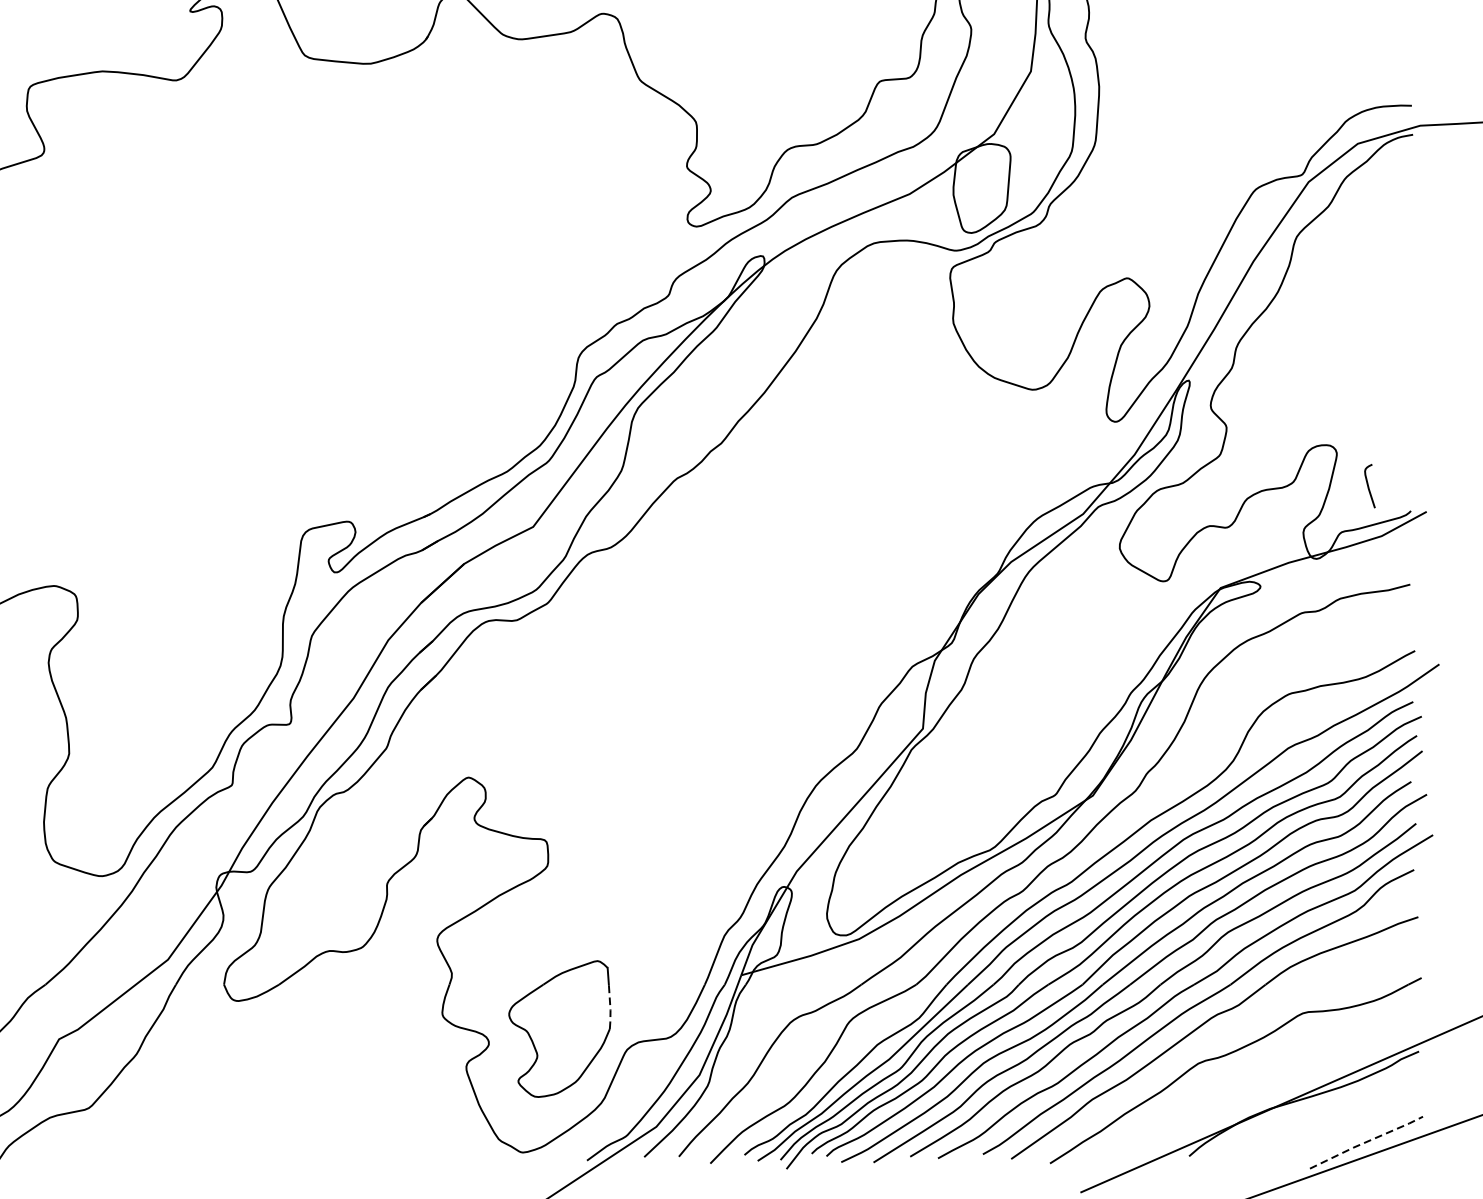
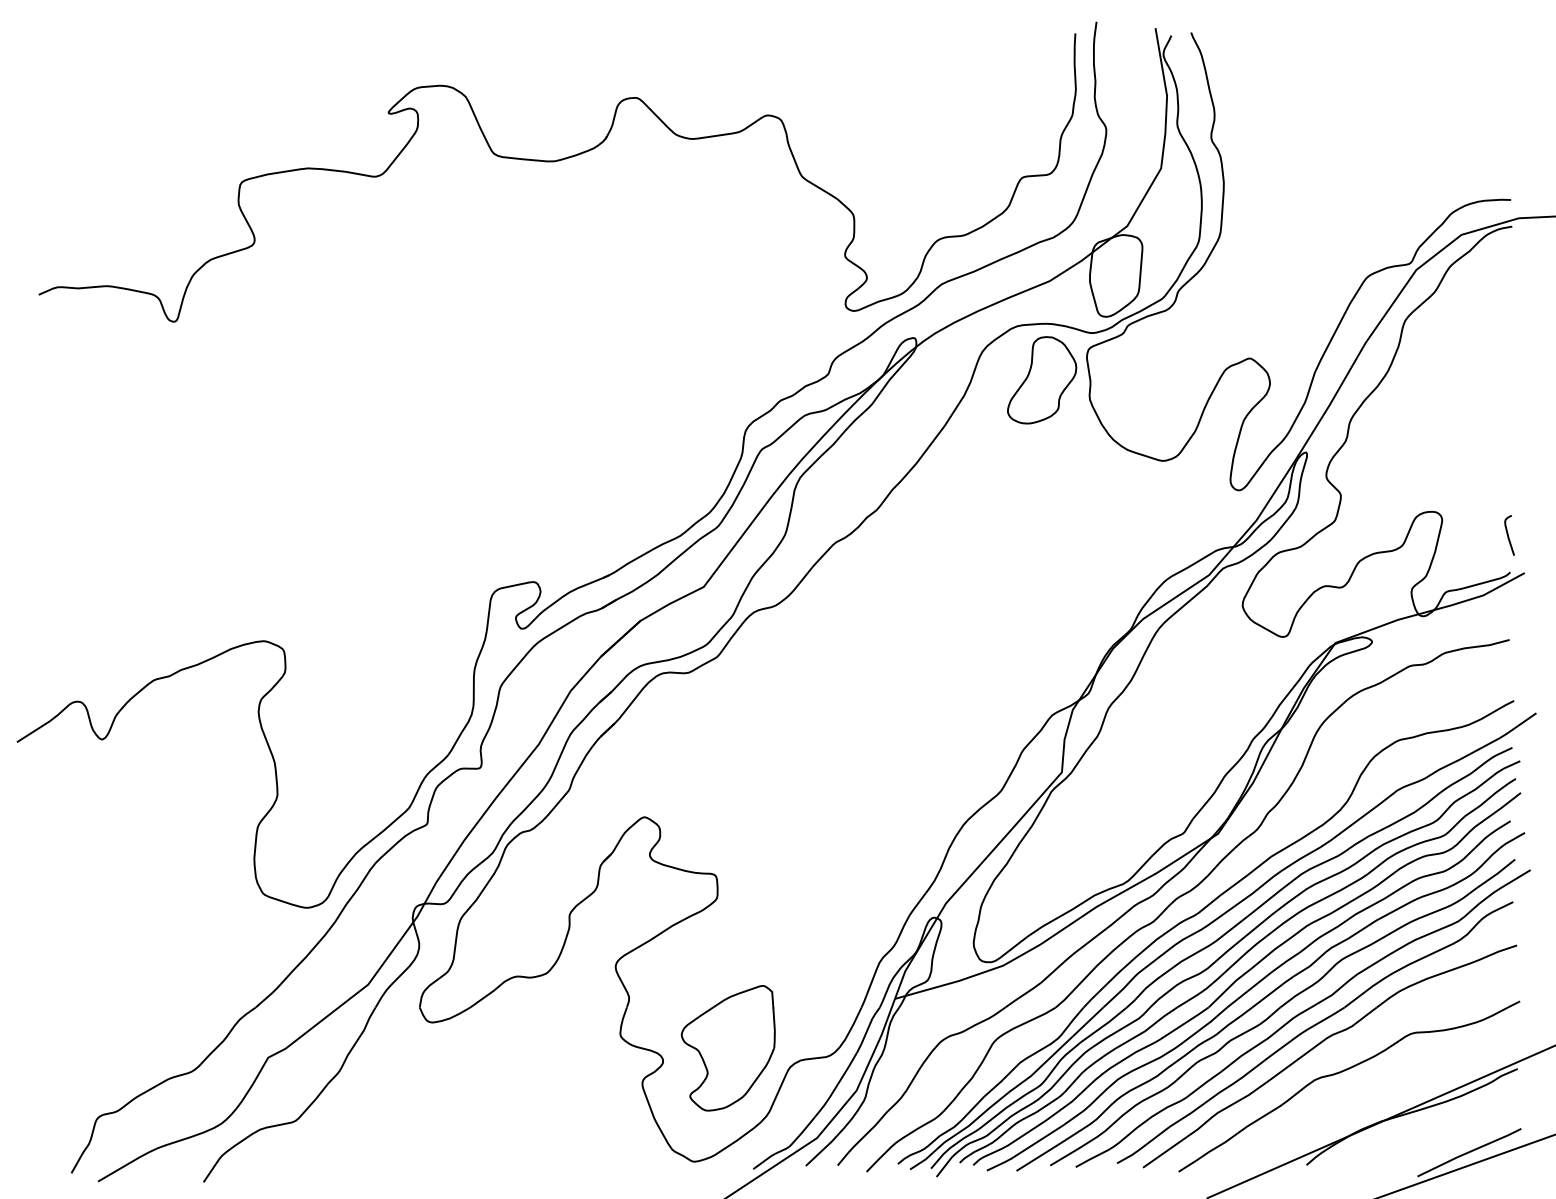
part: (901, 302) -> (1042, 380), added
curve: (1368, 486) -> (1508, 535), moved
line: (610, 1007) -> (774, 1028), dashed -> solid
line: (1366, 1141) -> (1469, 1151), dashed -> solid

